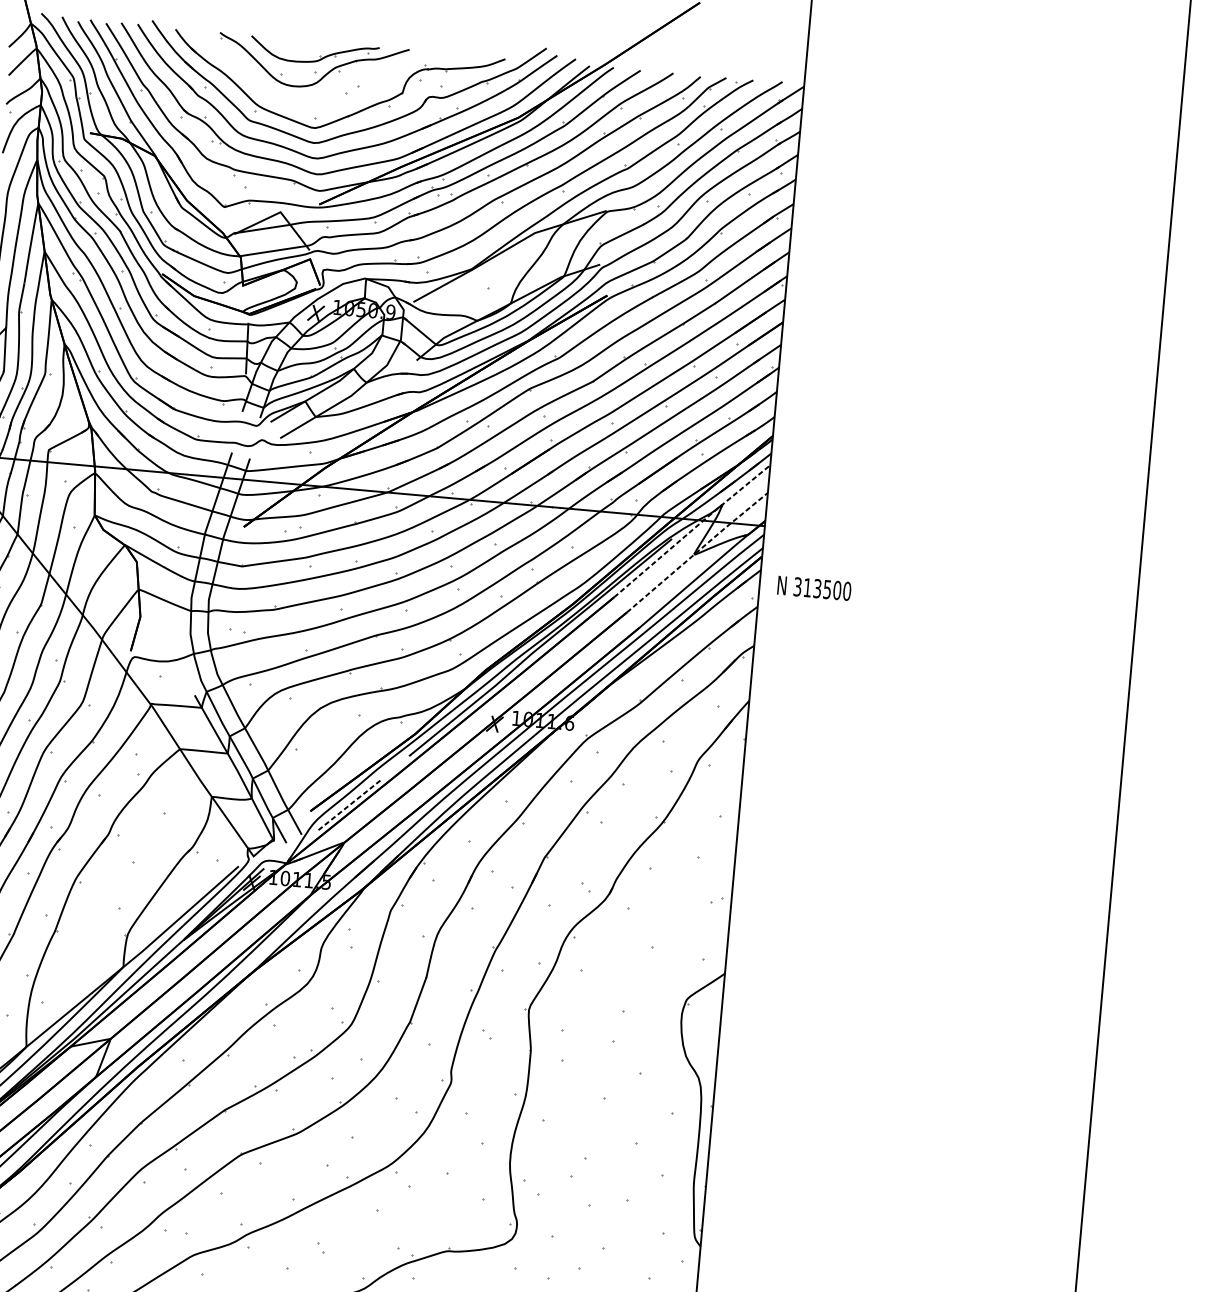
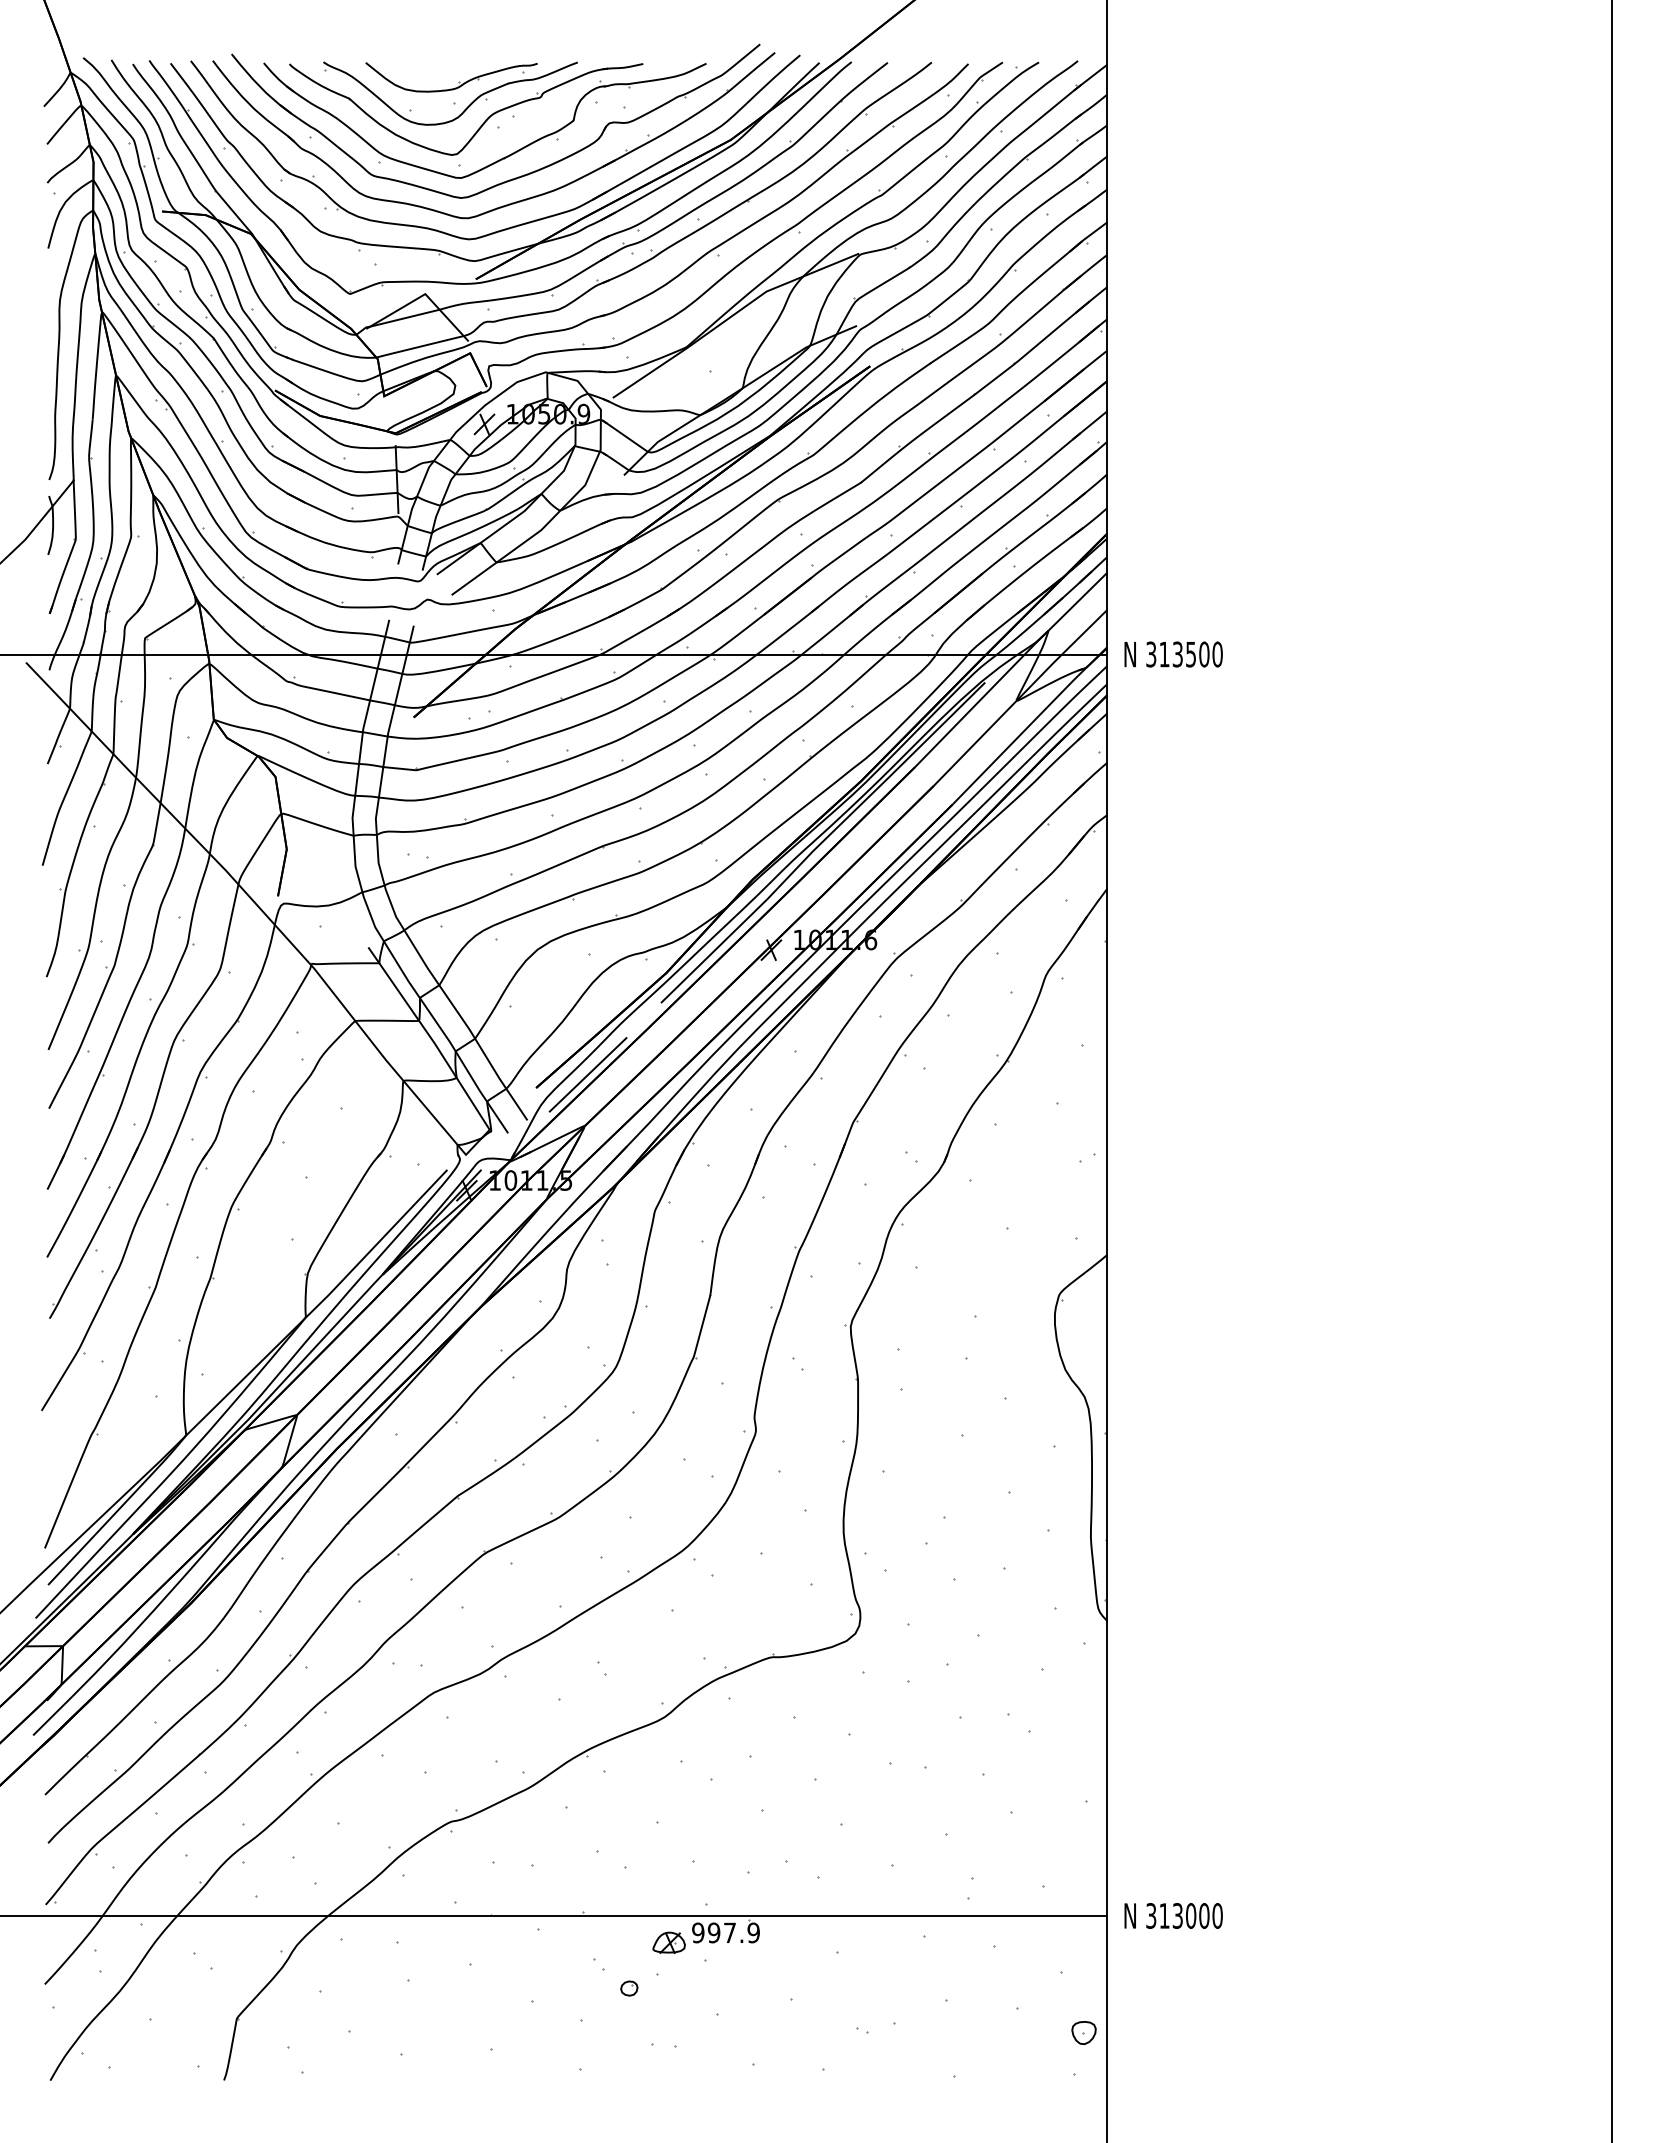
part: (333, 89) -> (481, 124), added
line: (692, 530) -> (1011, 668), dashed -> solid
line: (697, 551) -> (1020, 696), dashed -> solid
text: (814, 588) -> (1173, 654), moved
line: (350, 804) -> (588, 1074), dashed -> solid

